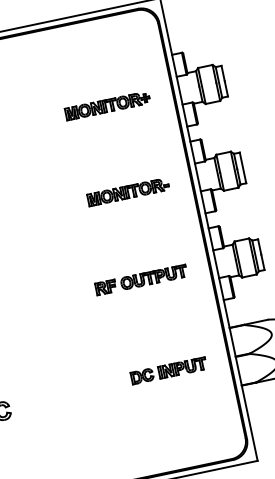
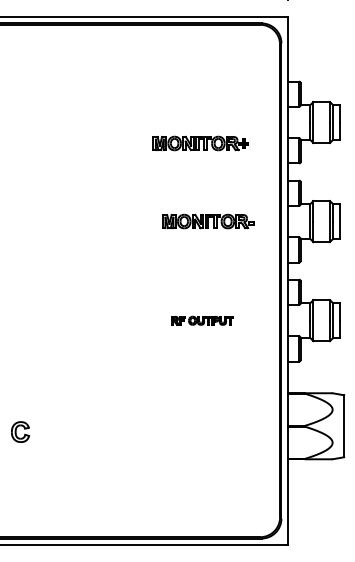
part: (107, 105) -> (200, 143), moved
part: (141, 279) -> (202, 320), size x0.6
part: (168, 370) -> (211, 425), removed

